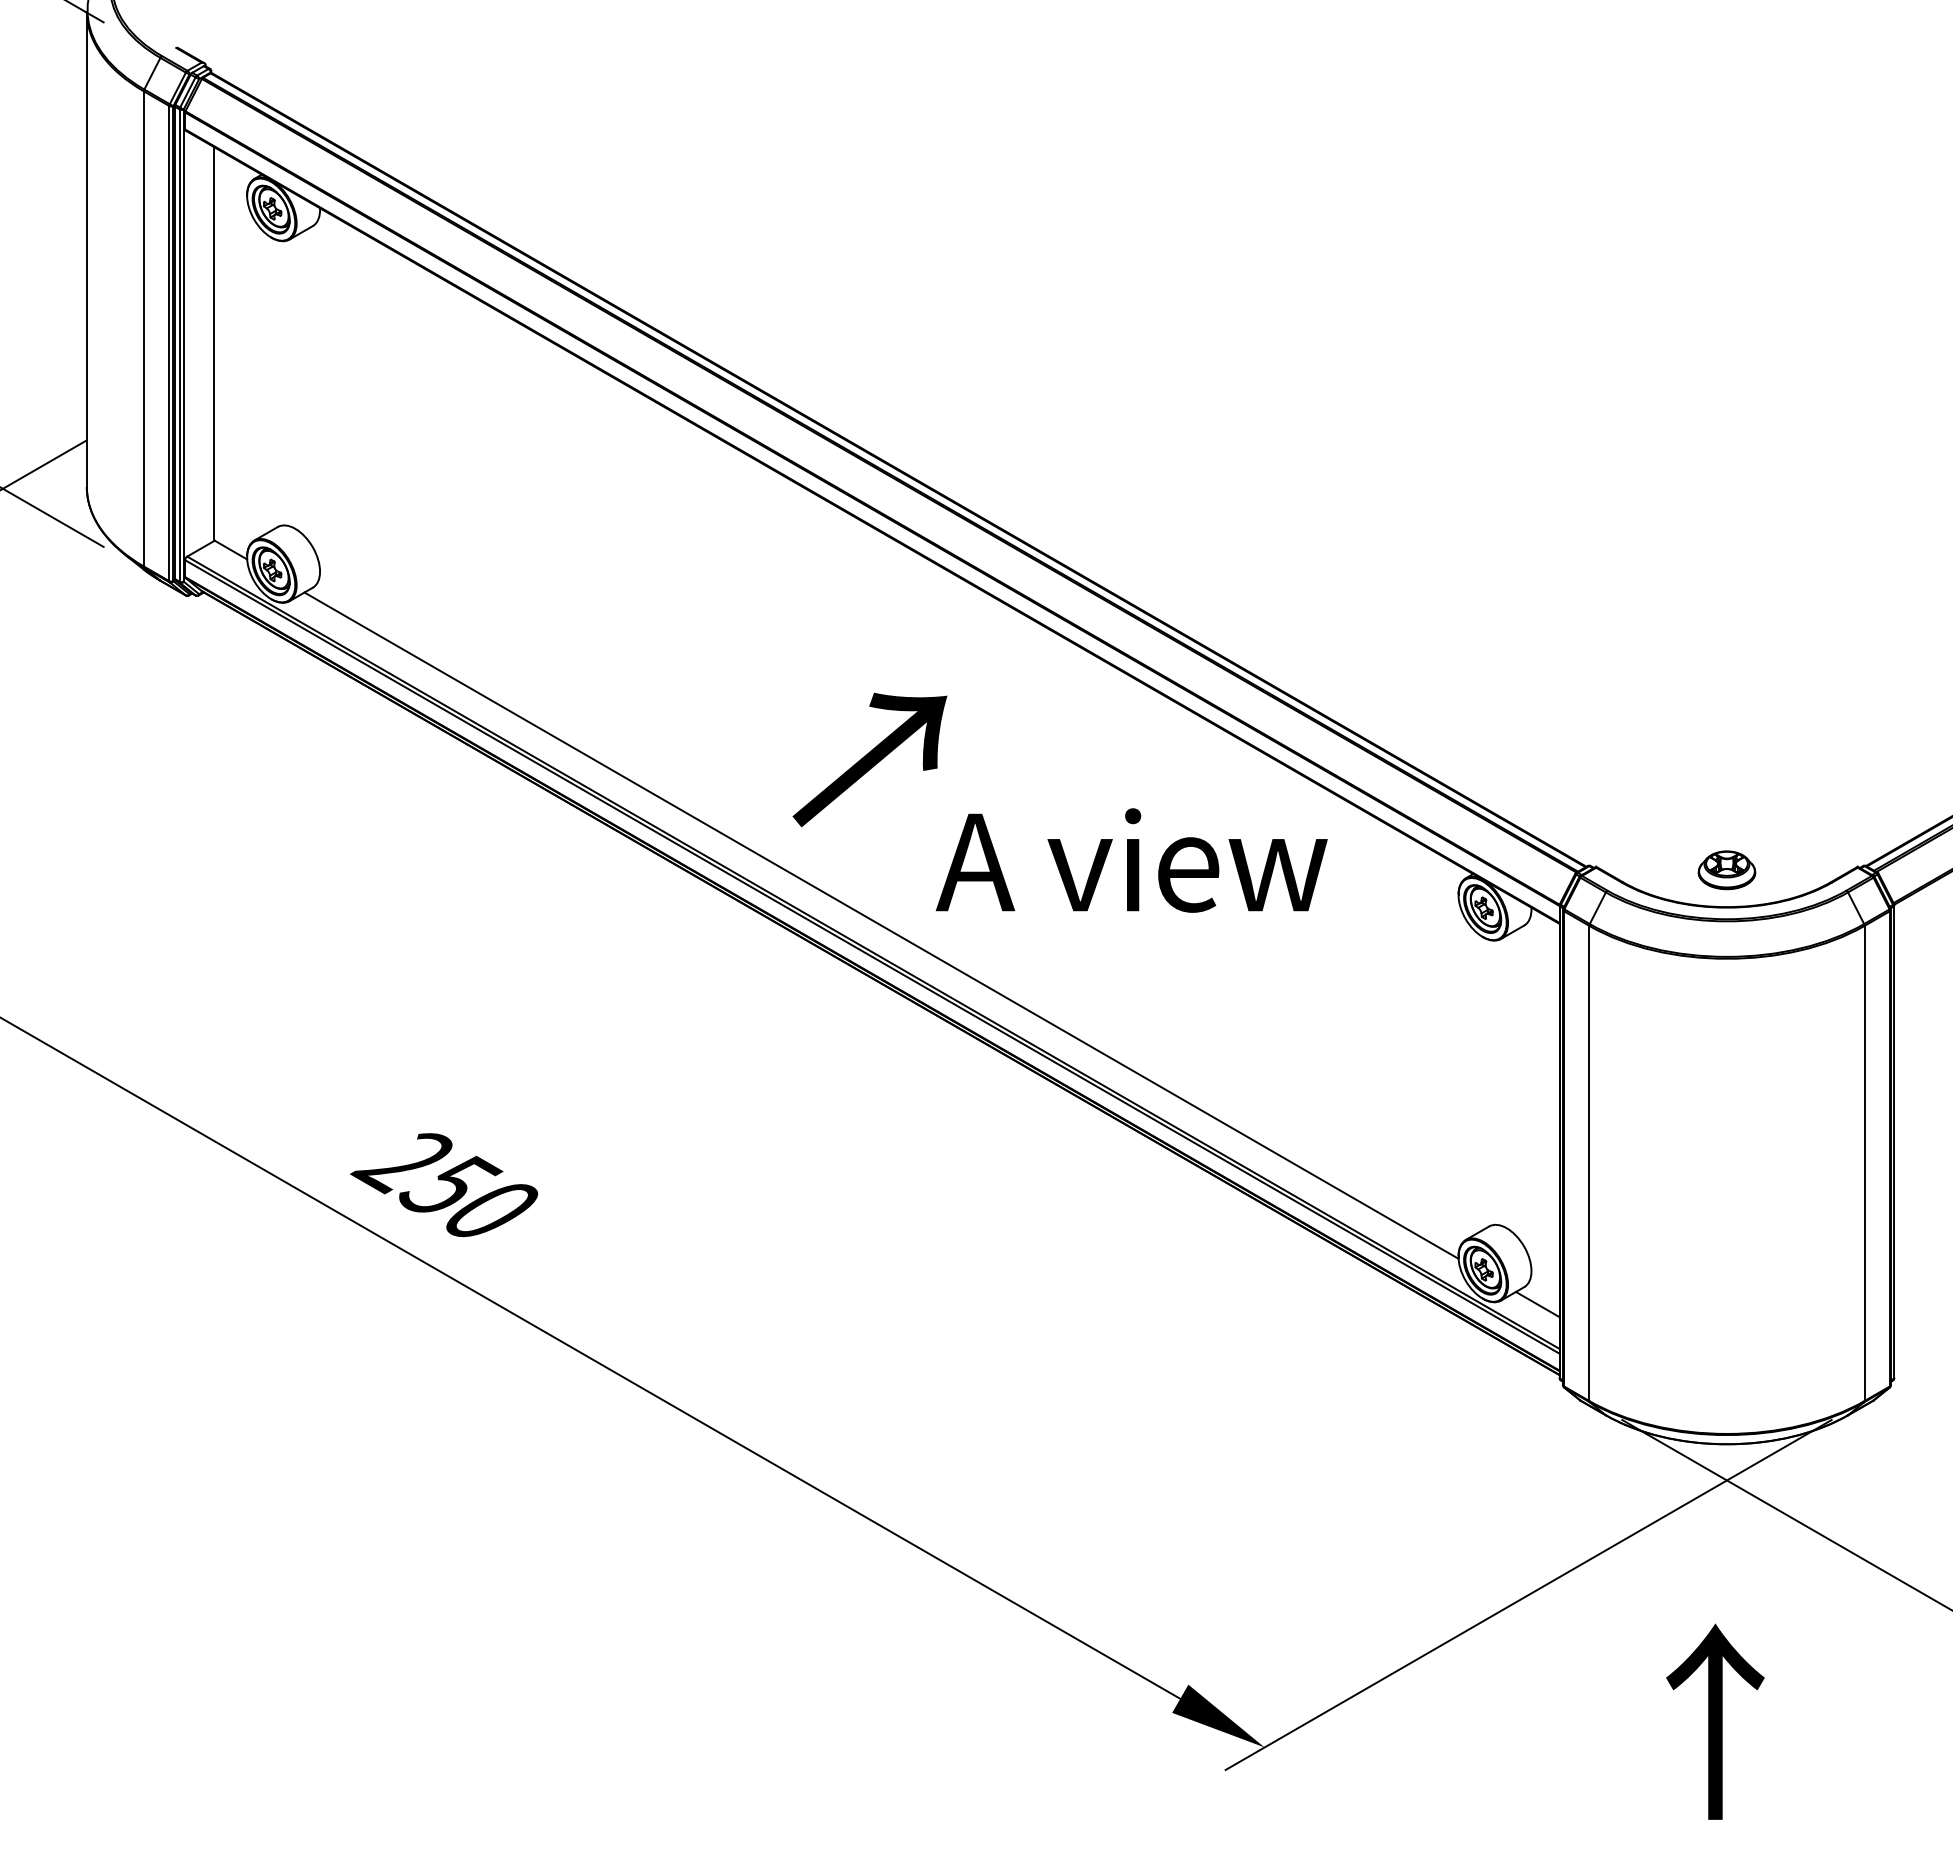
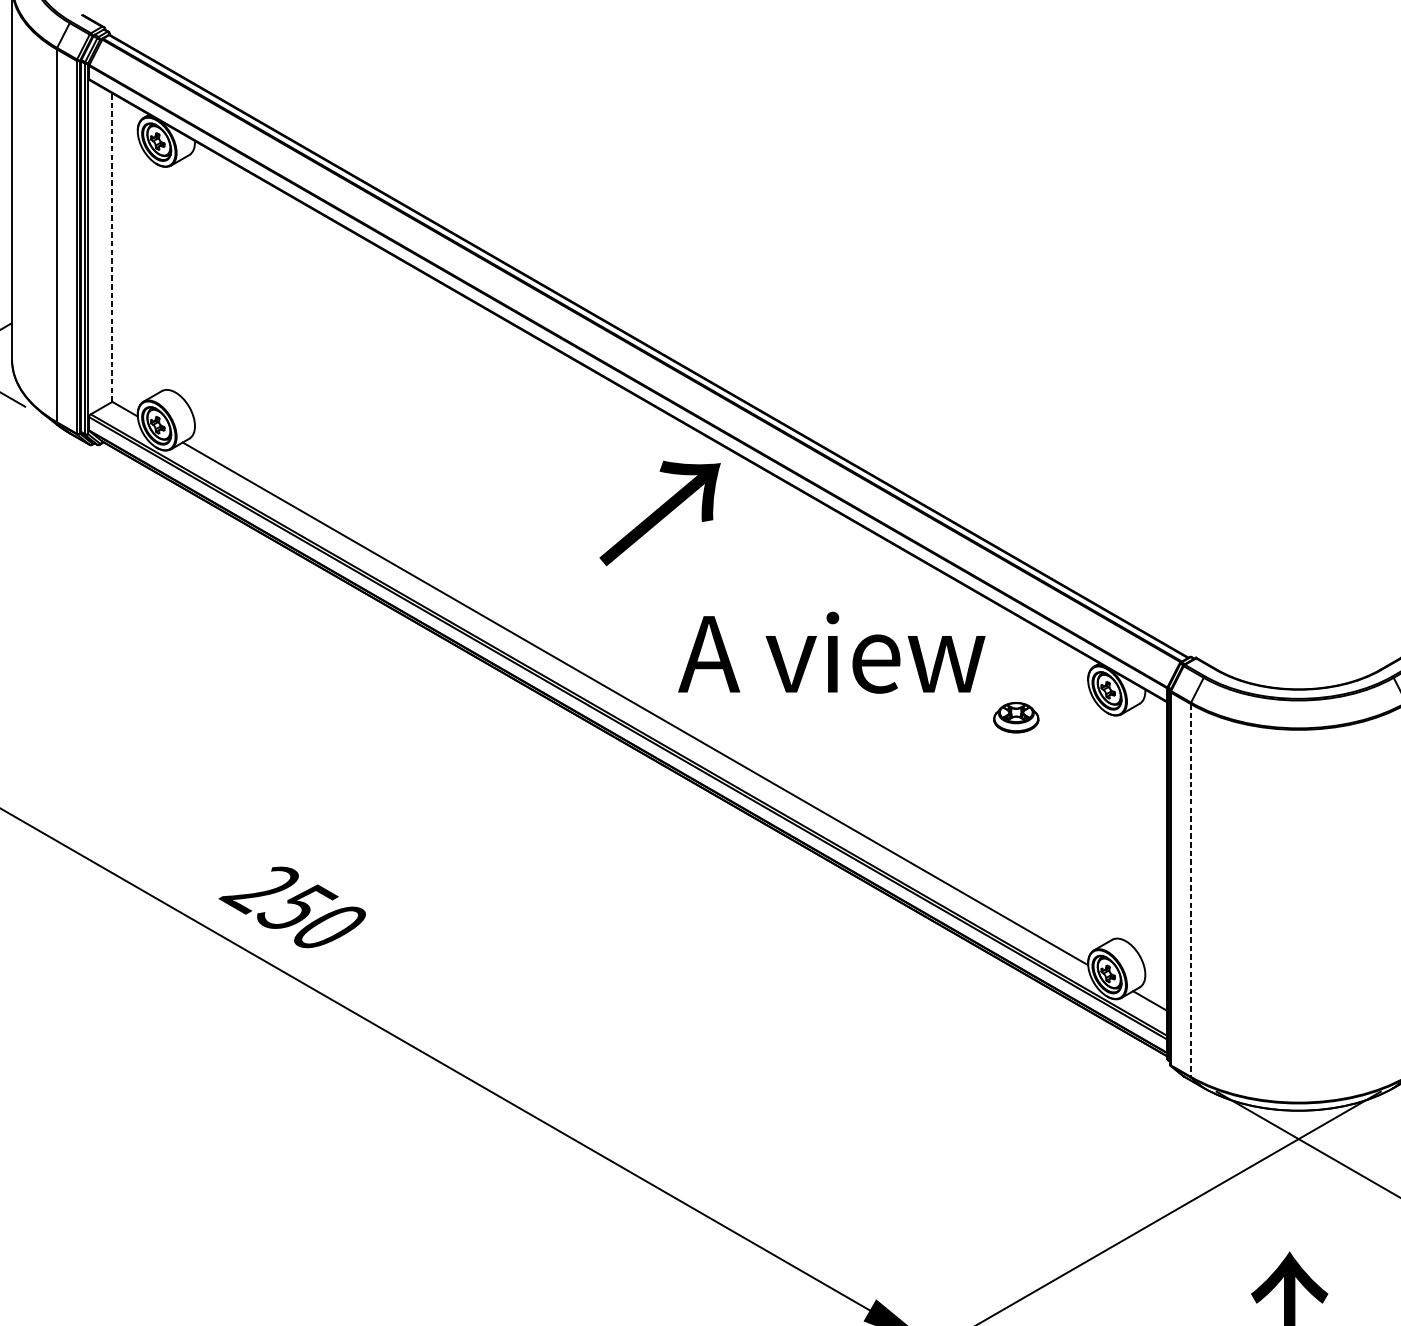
line: (214, 343) -> (112, 247), solid -> dashed
text: (869, 759) -> (659, 513), moved
part: (1726, 870) -> (1015, 717), moved
line: (1589, 1163) -> (1190, 890), solid -> dashed

